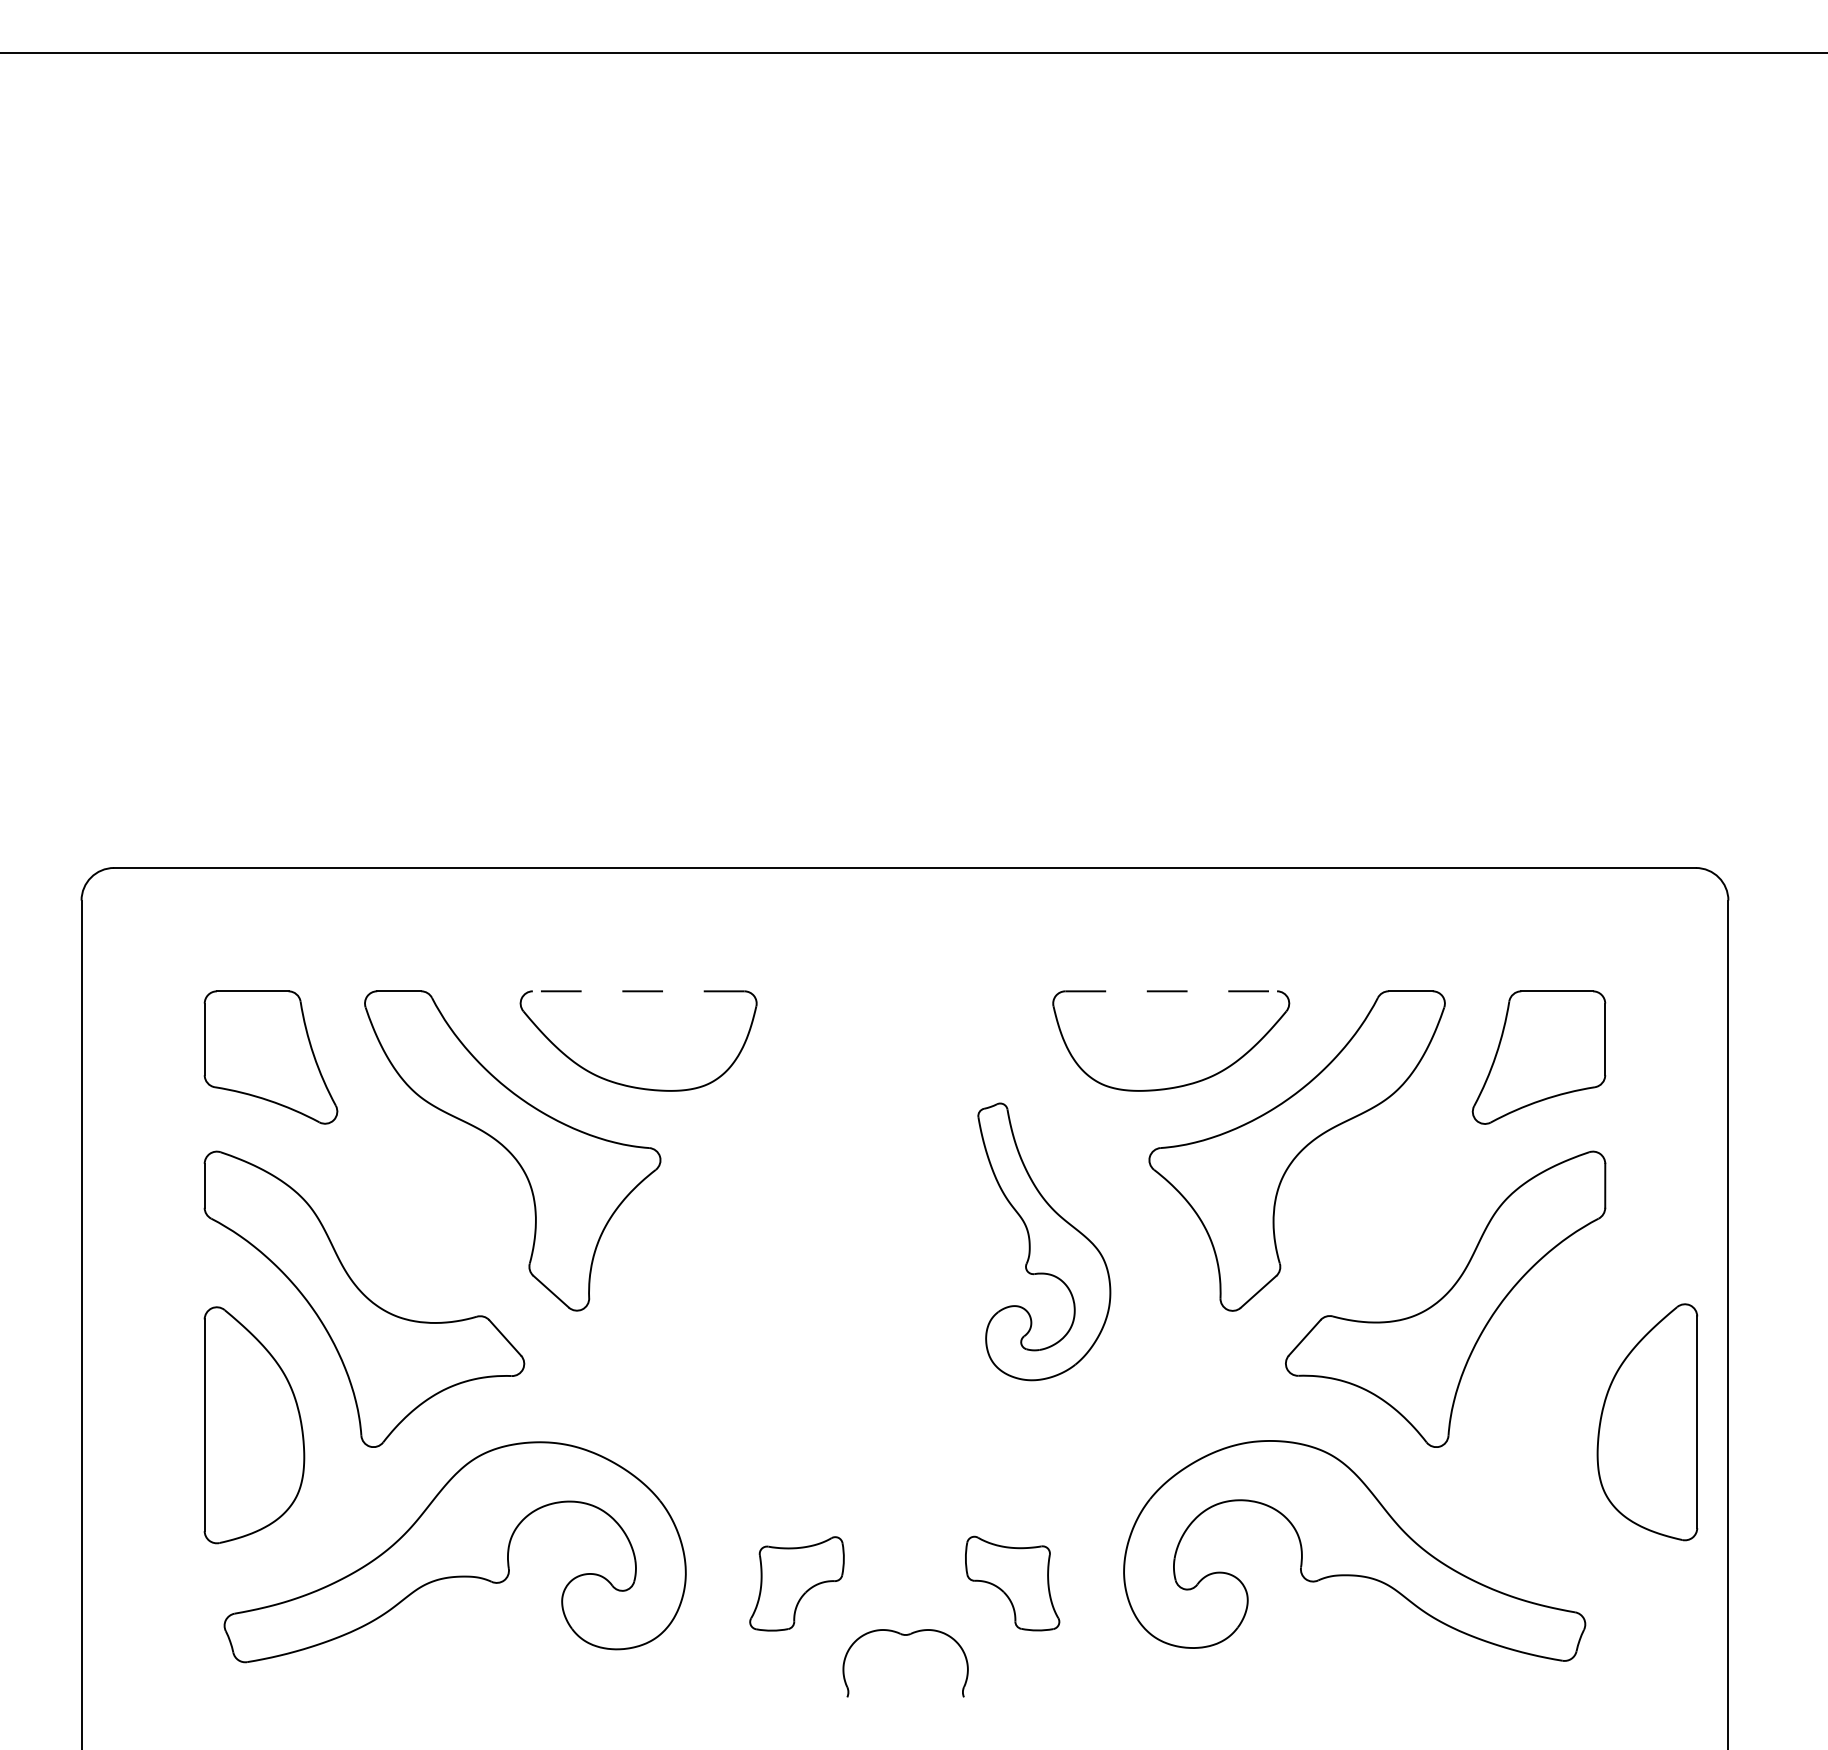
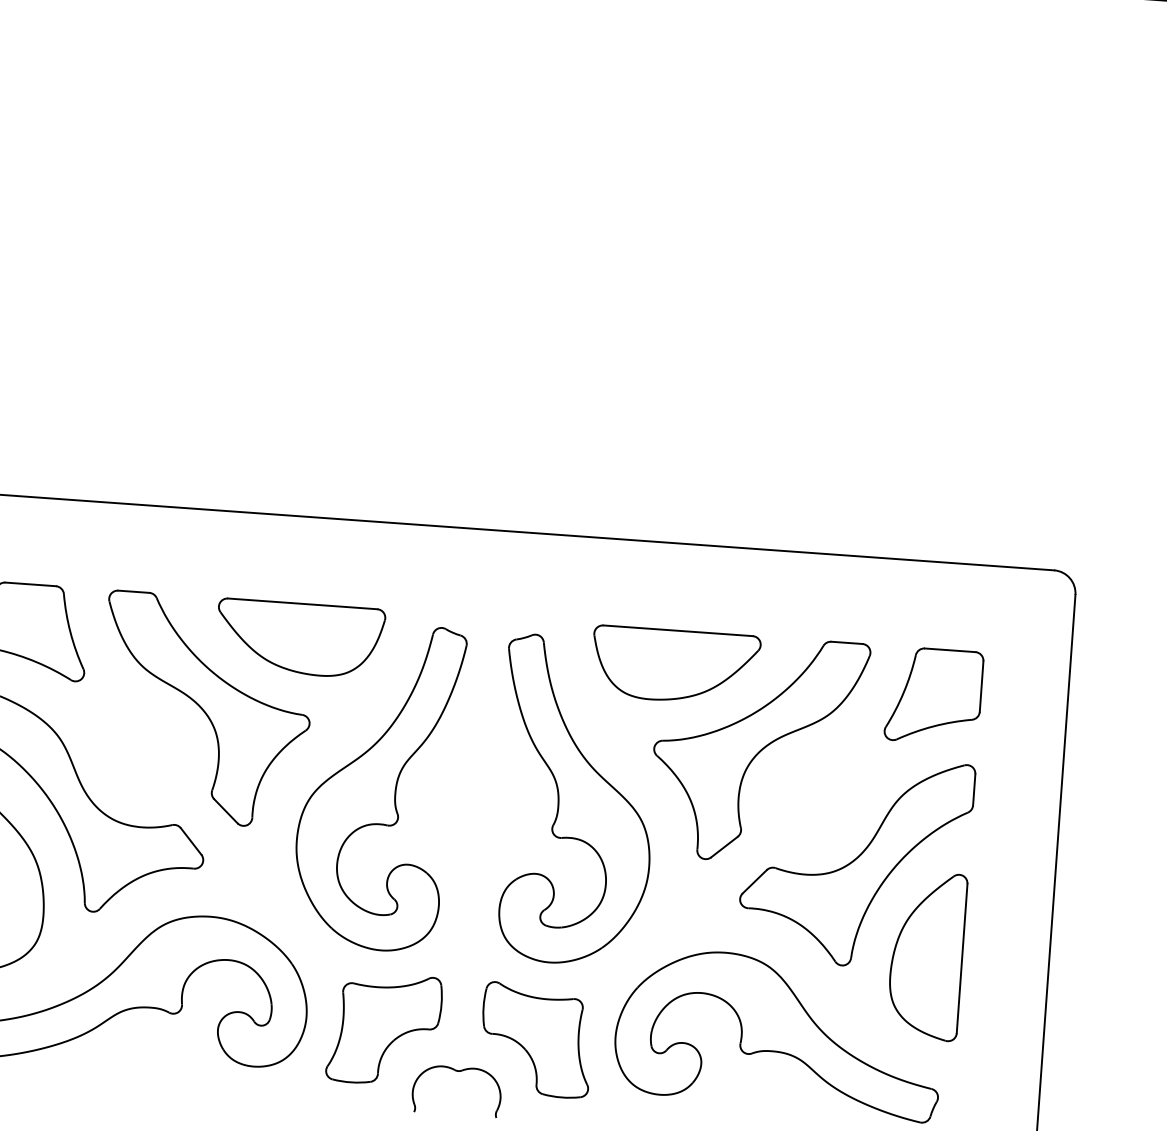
line: (638, 991) -> (302, 604), dashed -> solid
line: (1171, 991) -> (678, 630), dashed -> solid
part: (764, 1241) -> (378, 786), added
part: (1044, 1241) -> (576, 800), size x1.67
part: (1647, 1422) -> (927, 956), moved
part: (796, 1583) -> (384, 1029), size x1.67
part: (1012, 1583) -> (536, 1040), size x1.67

